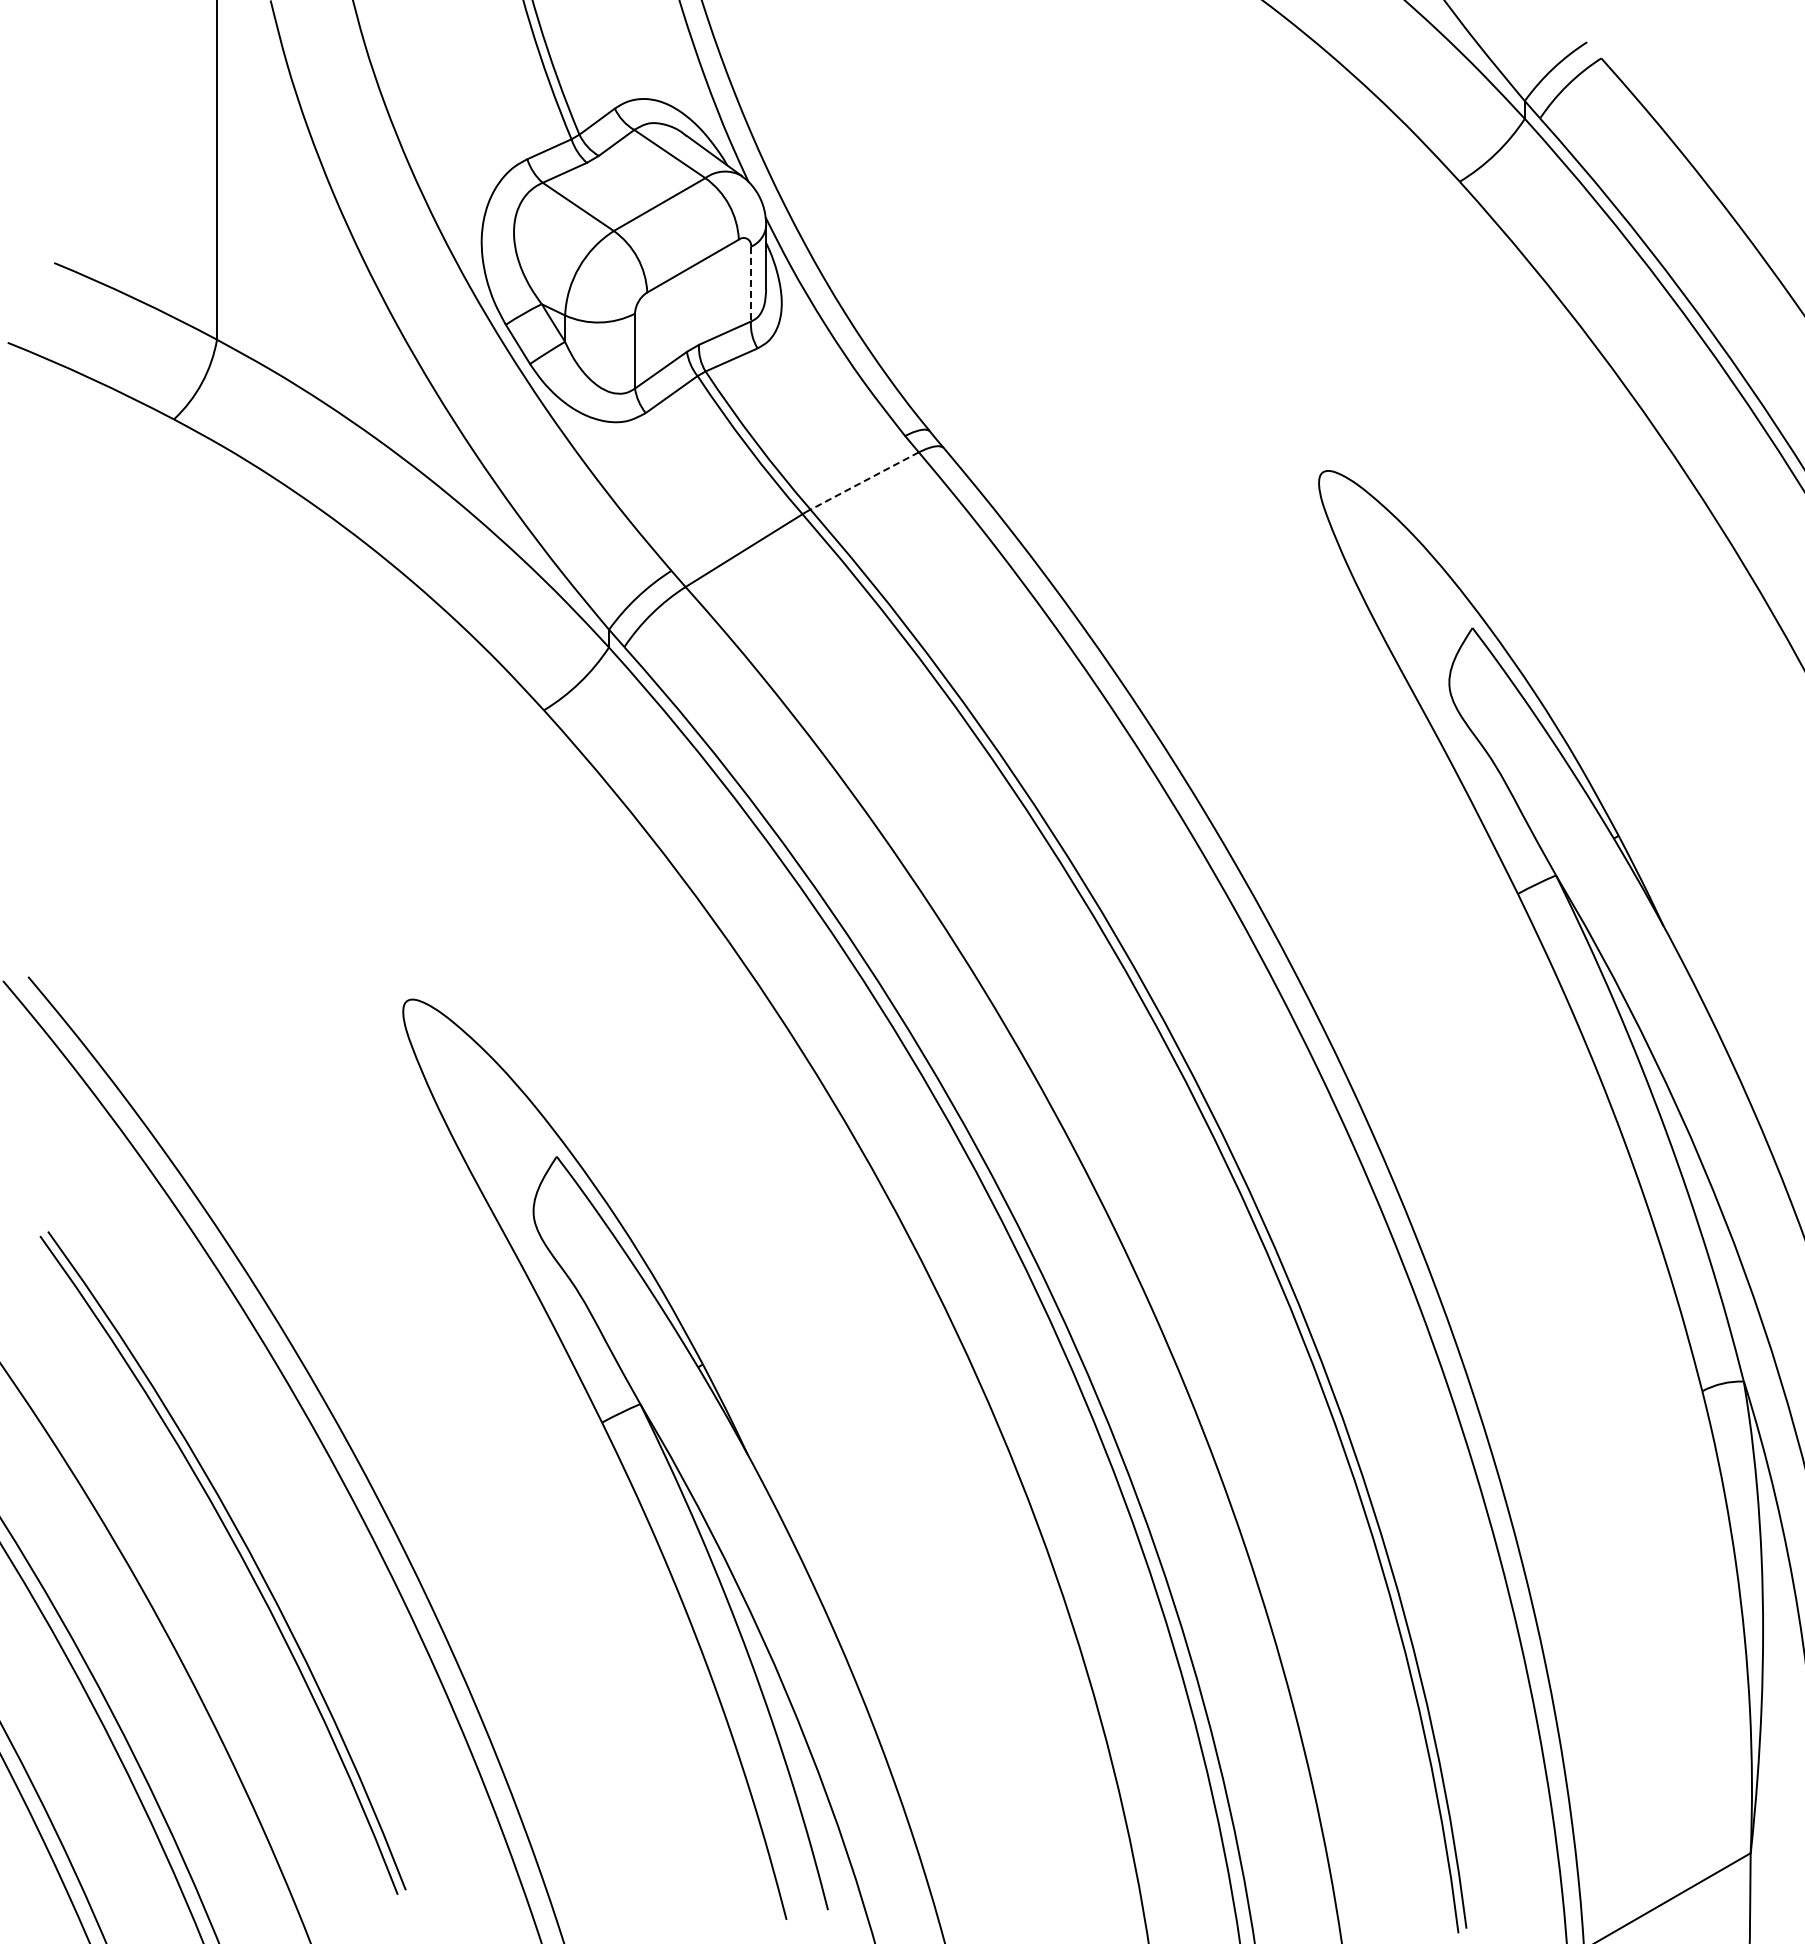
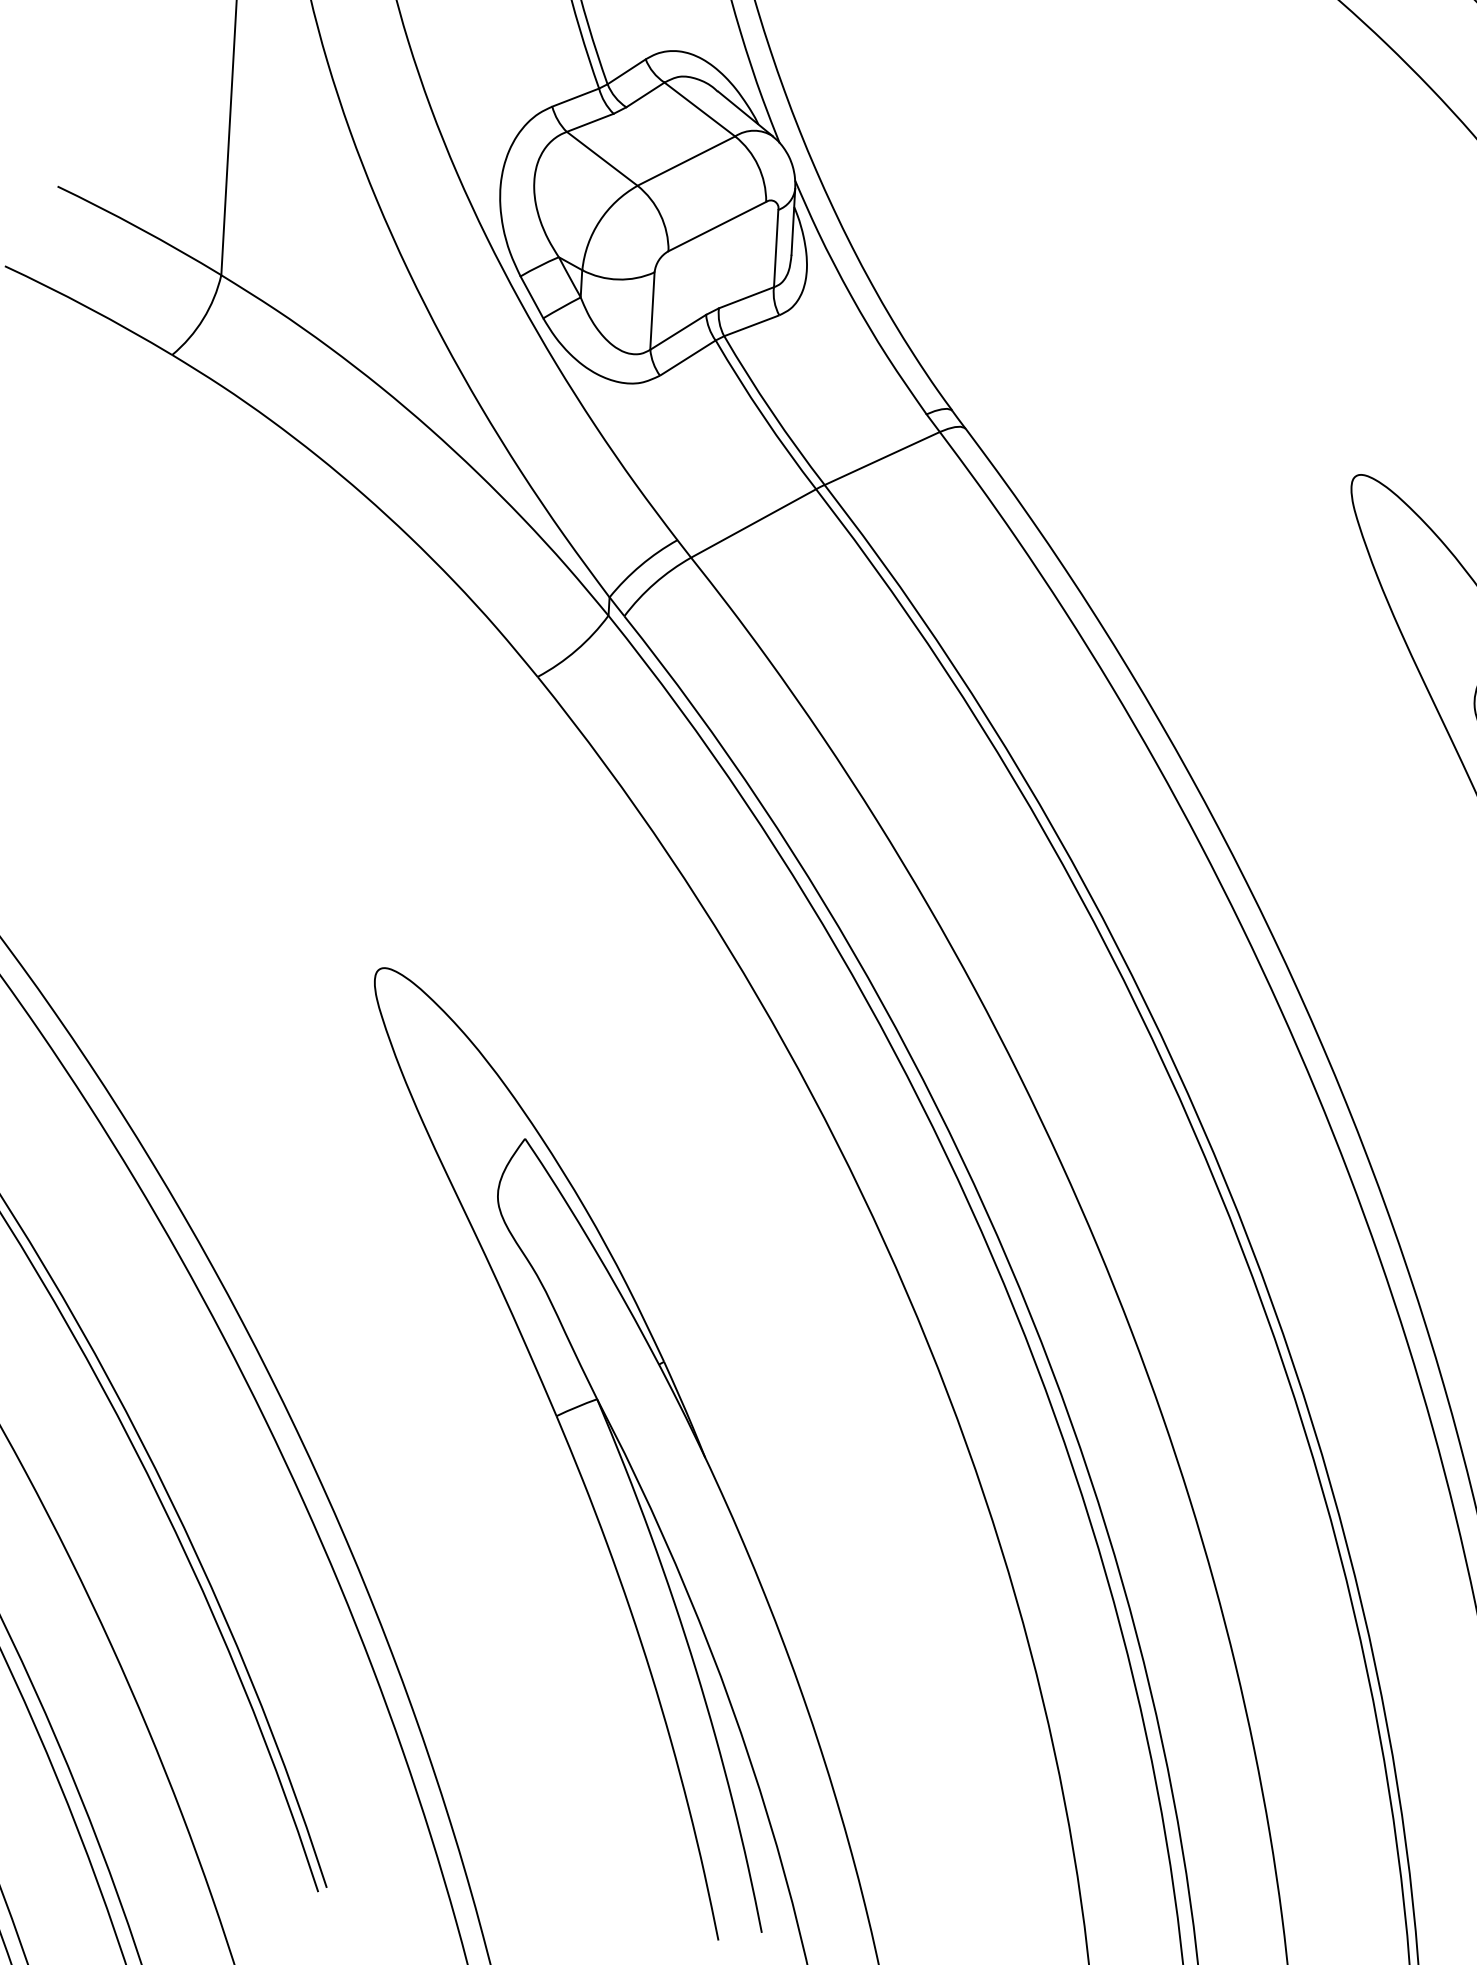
line: (751, 284) -> (776, 248), dashed -> solid
line: (864, 481) -> (882, 459), dashed -> solid

